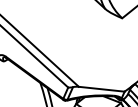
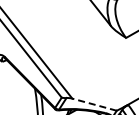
line: (101, 89) -> (94, 104), solid -> dashed

